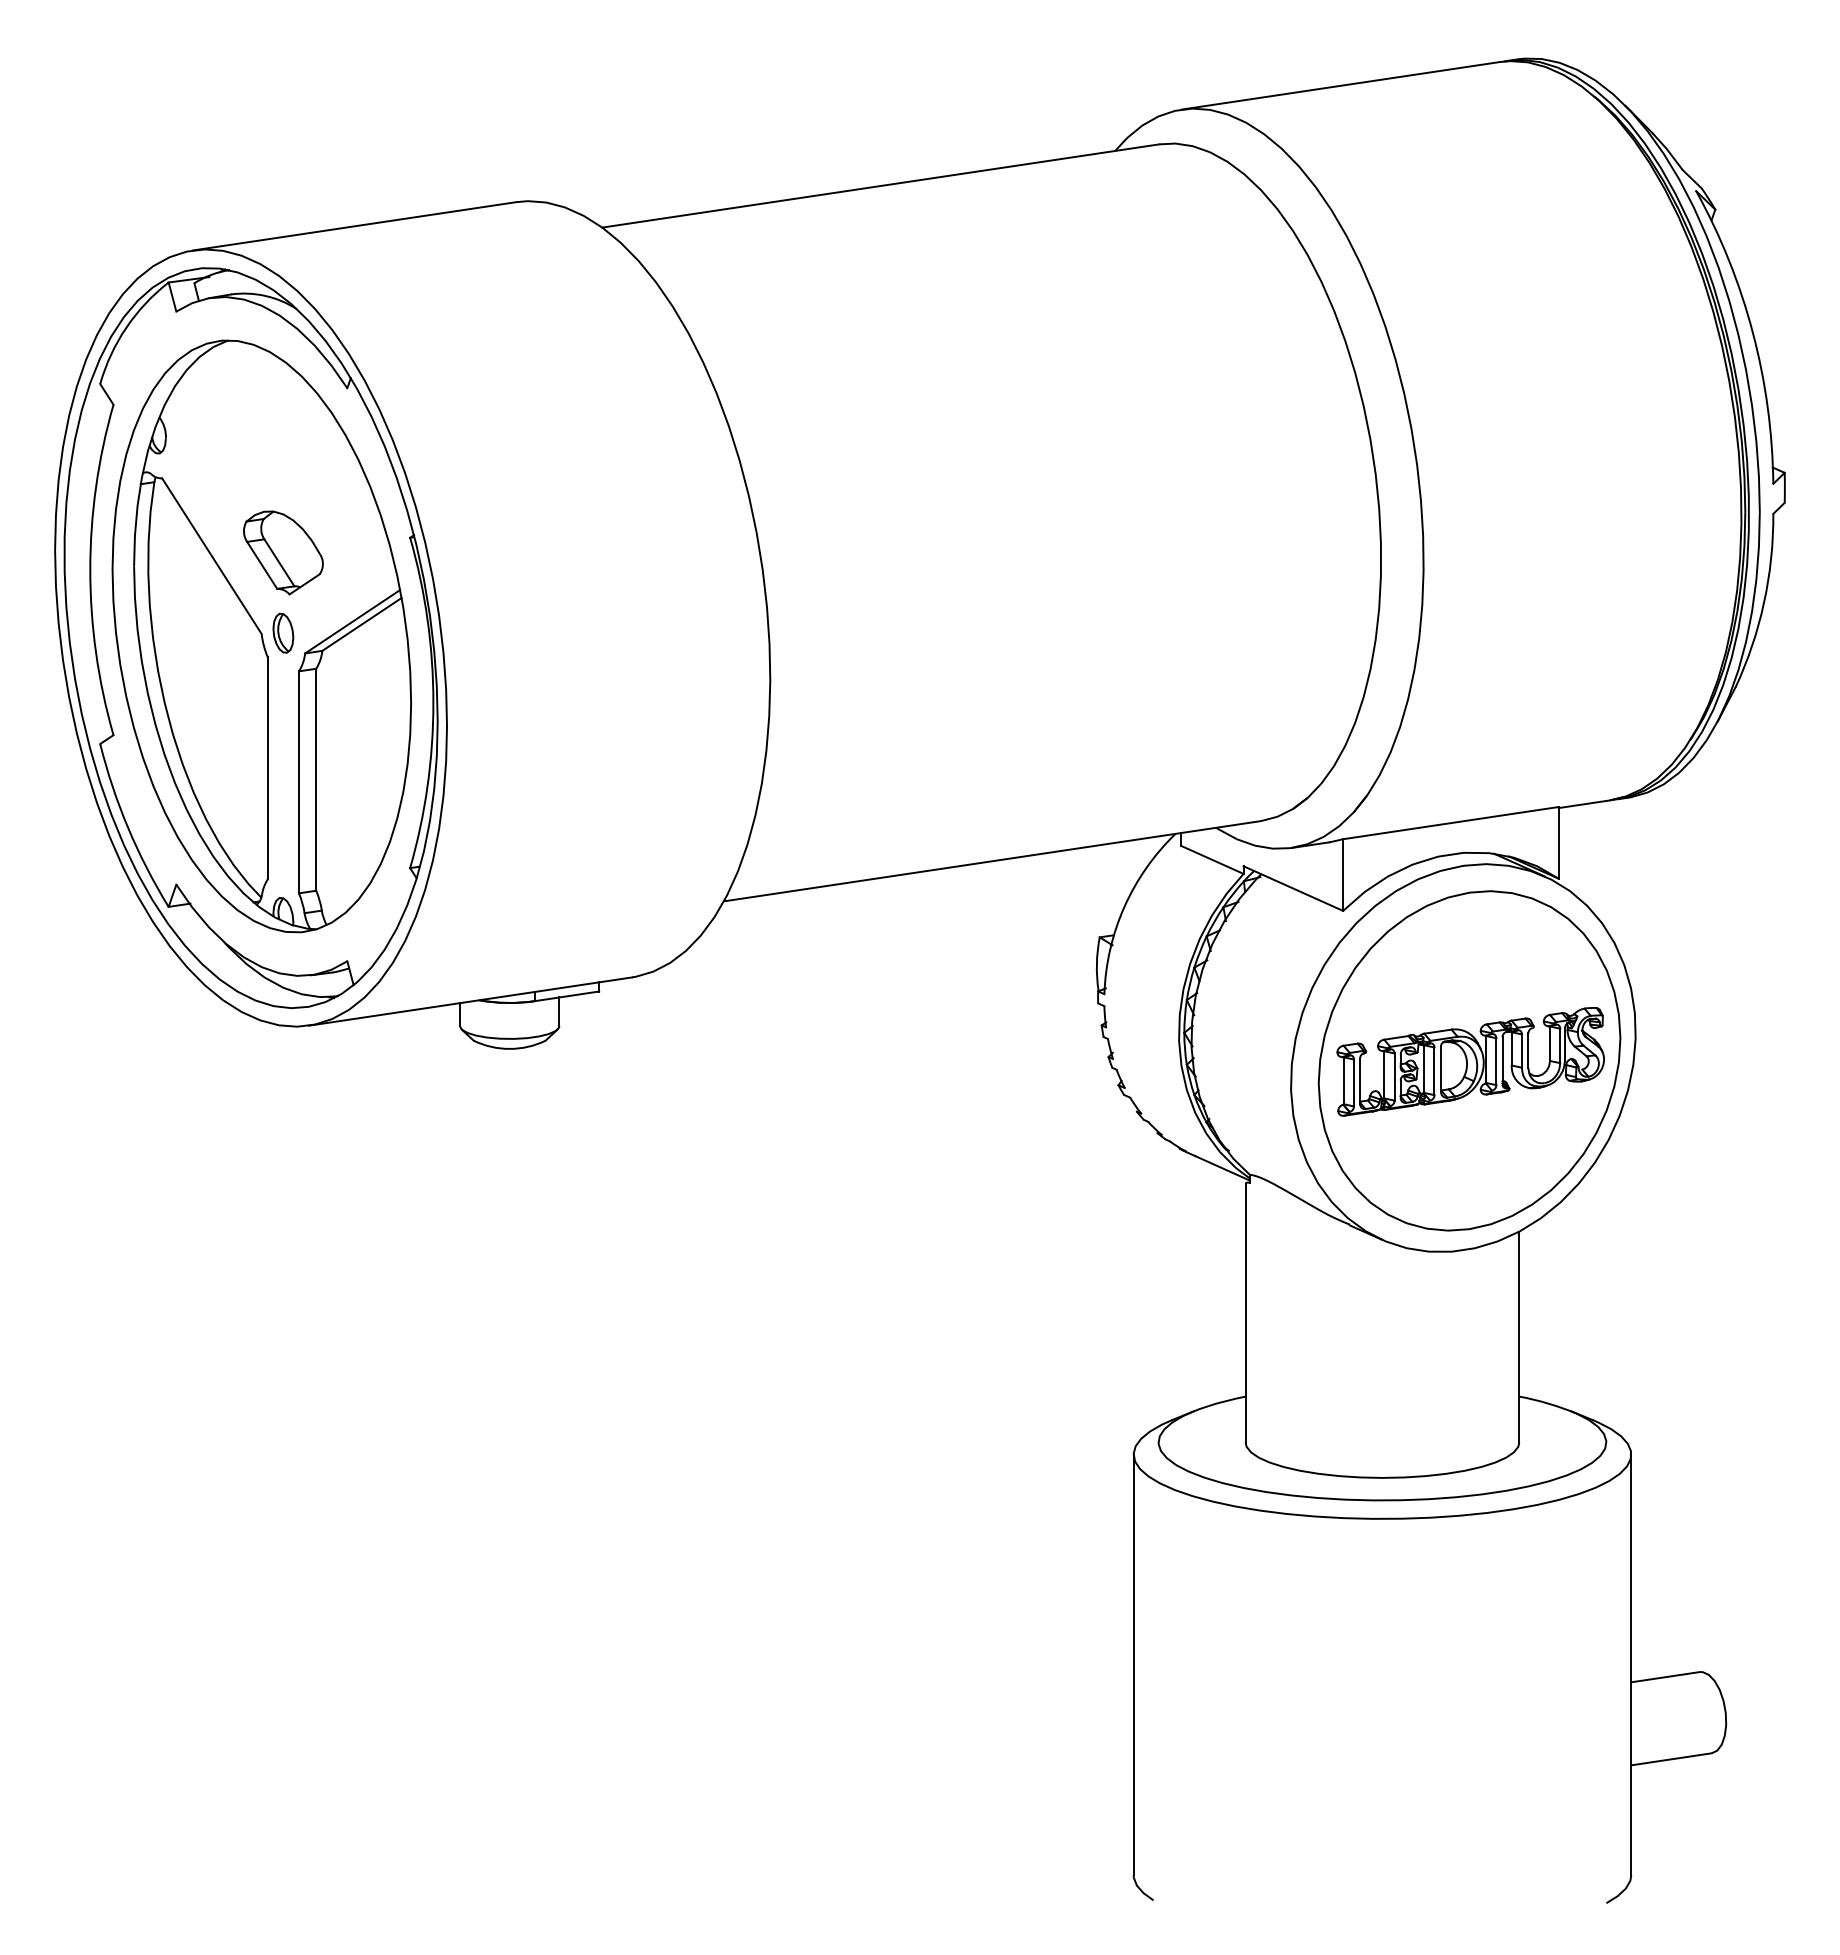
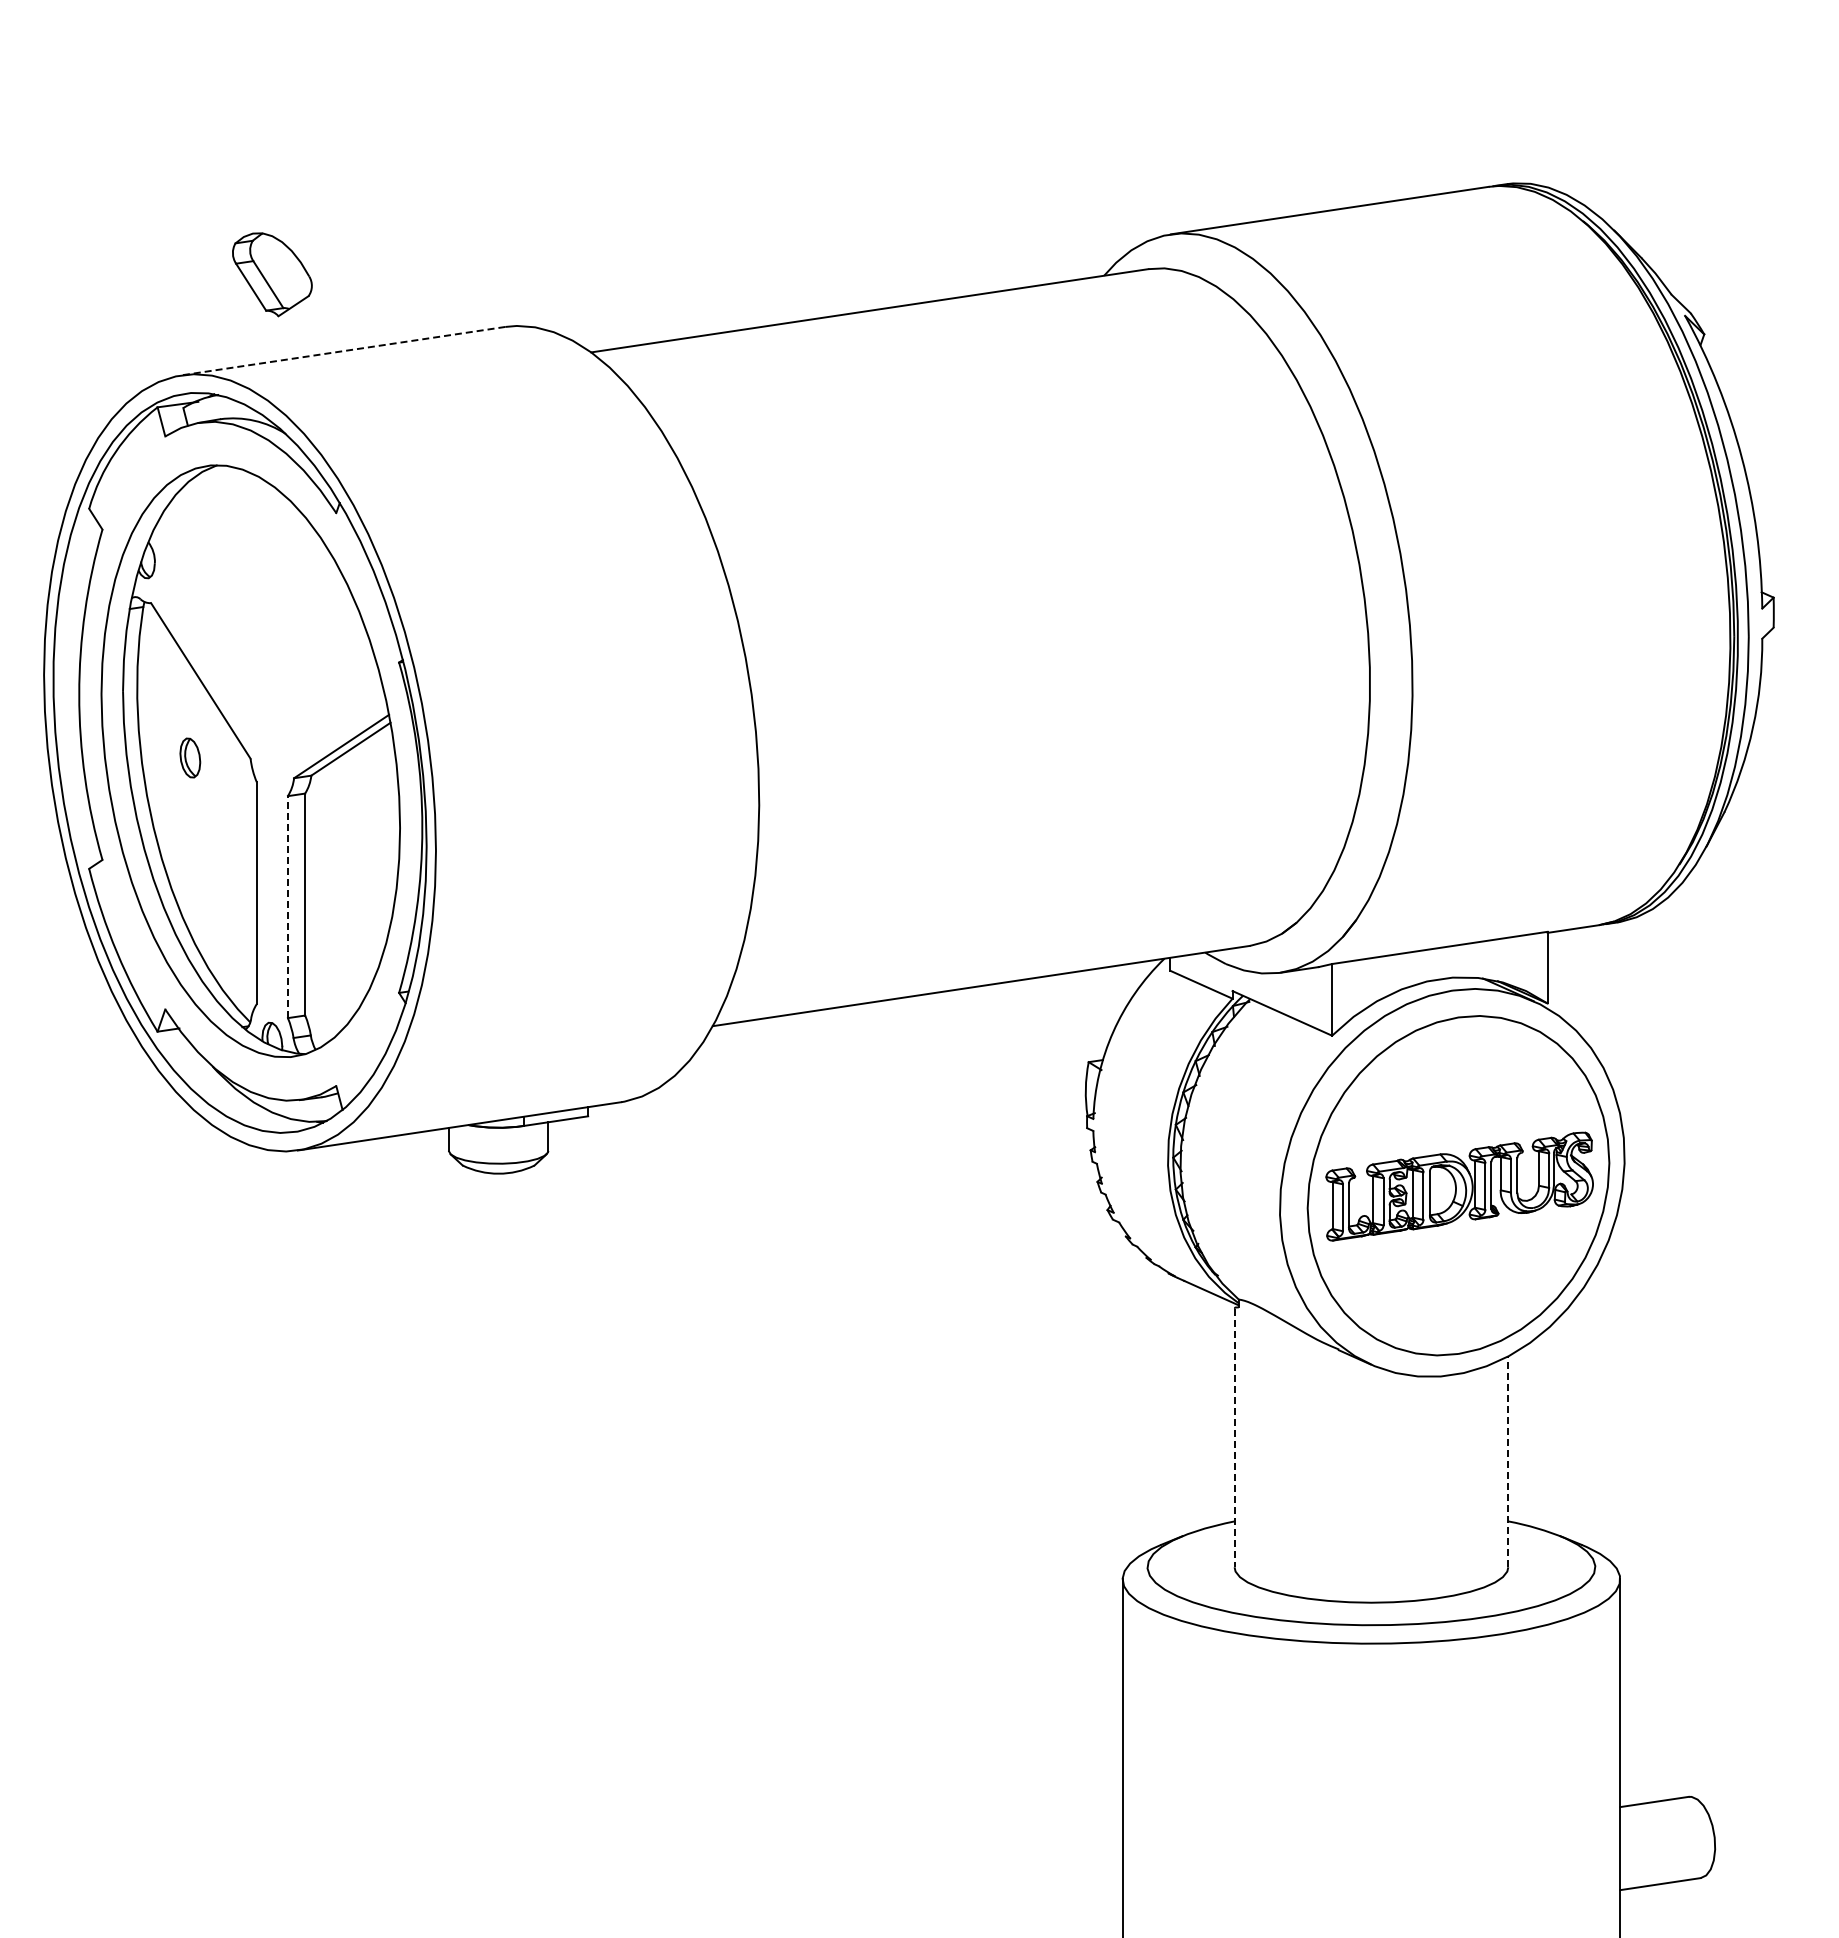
line: (354, 226) -> (343, 351), solid -> dashed
part: (283, 552) -> (272, 274), moved
part: (283, 632) -> (190, 757), moved
line: (298, 782) -> (287, 907), solid -> dashed
line: (1245, 1313) -> (1234, 1438), solid -> dashed
line: (1519, 1336) -> (1508, 1461), solid -> dashed

